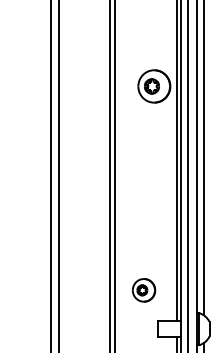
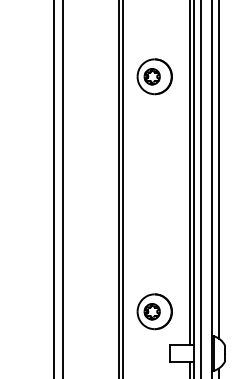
part: (154, 86) -> (154, 76), moved
part: (143, 290) -> (154, 311), size x1.43

